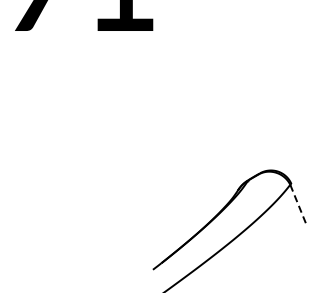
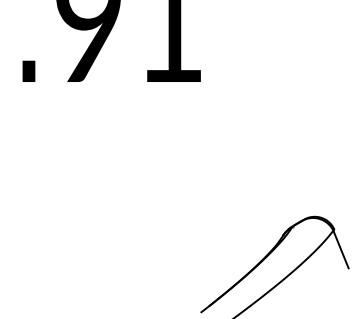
line: (298, 204) -> (341, 249), dashed -> solid

